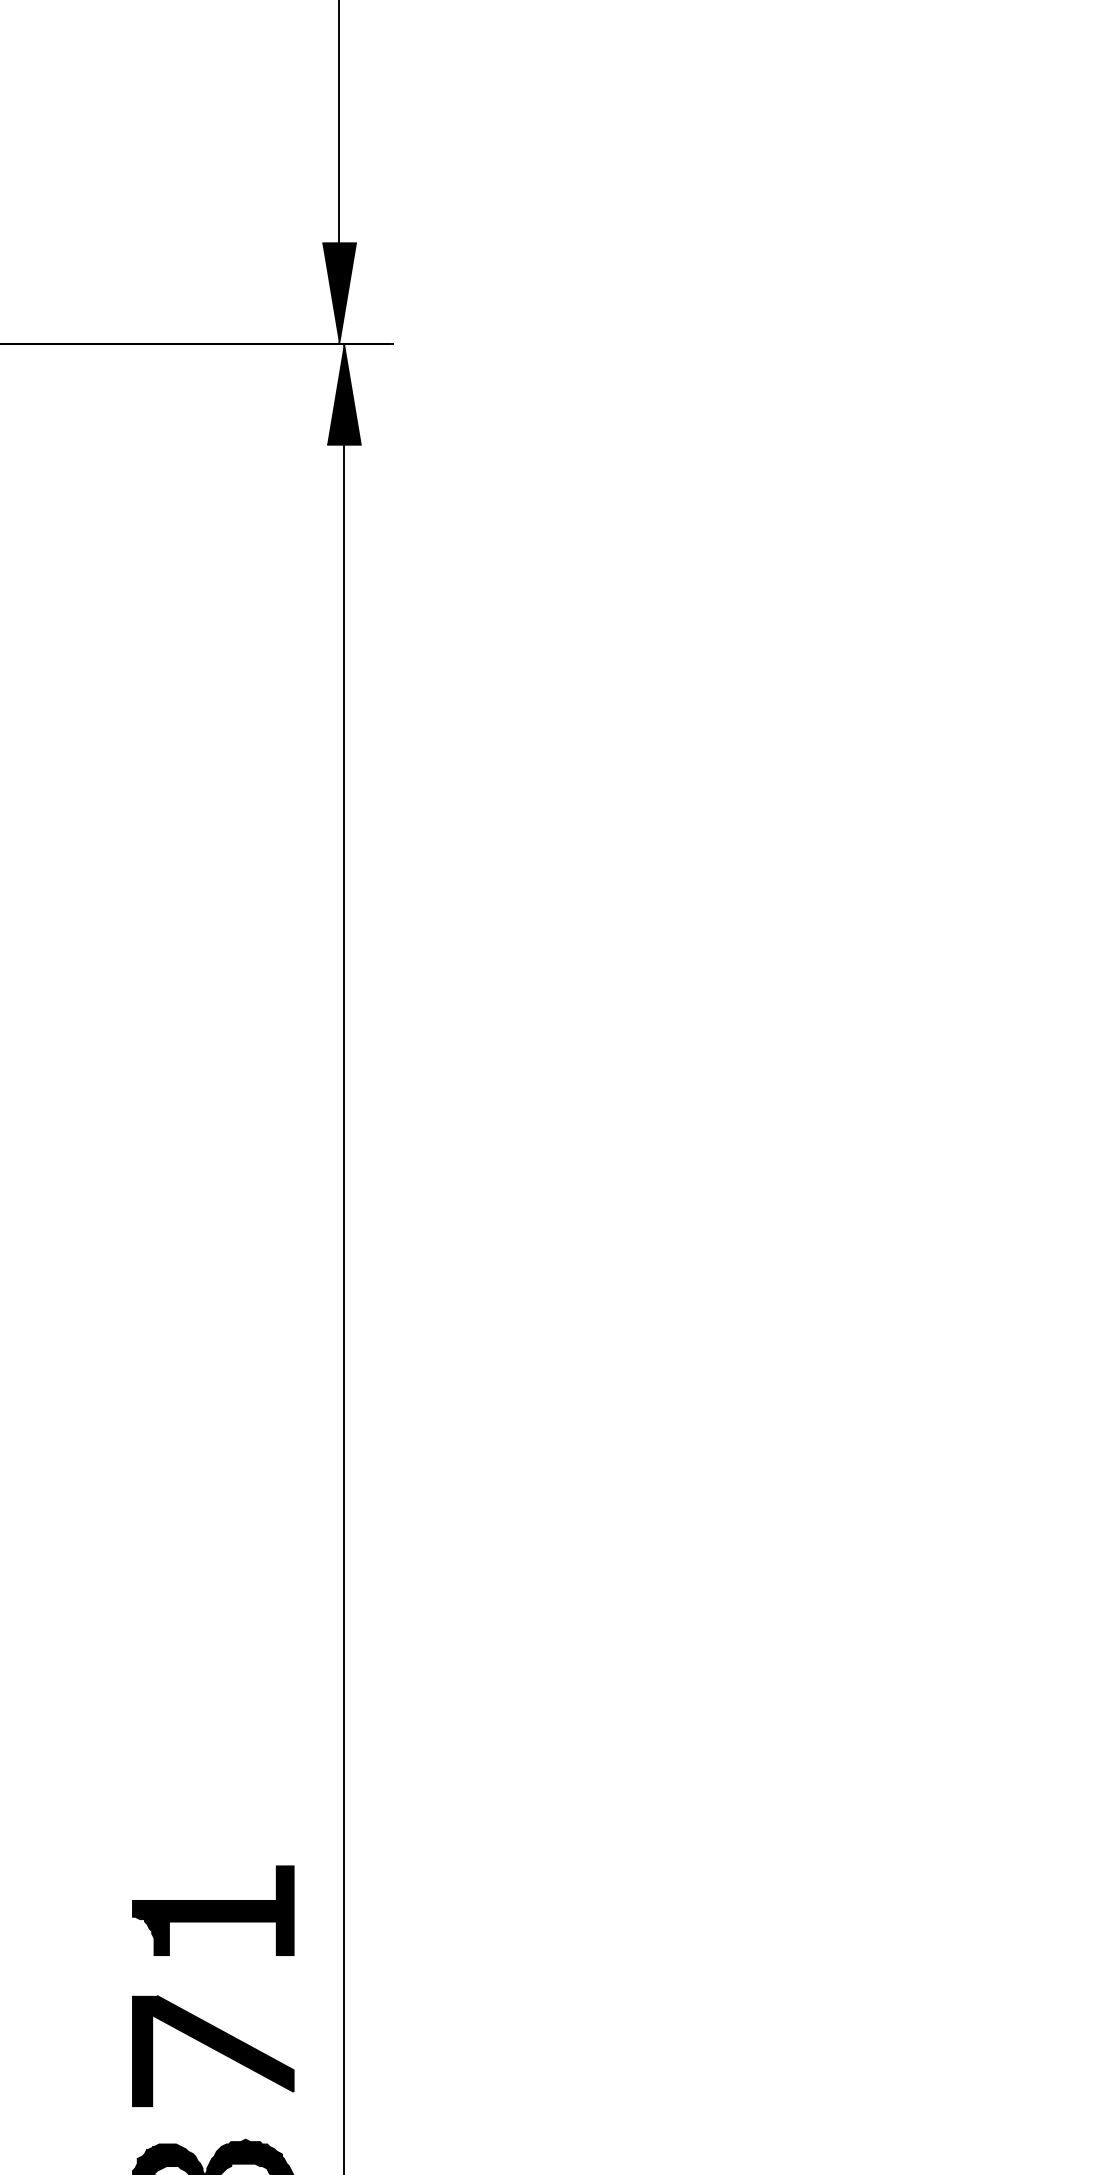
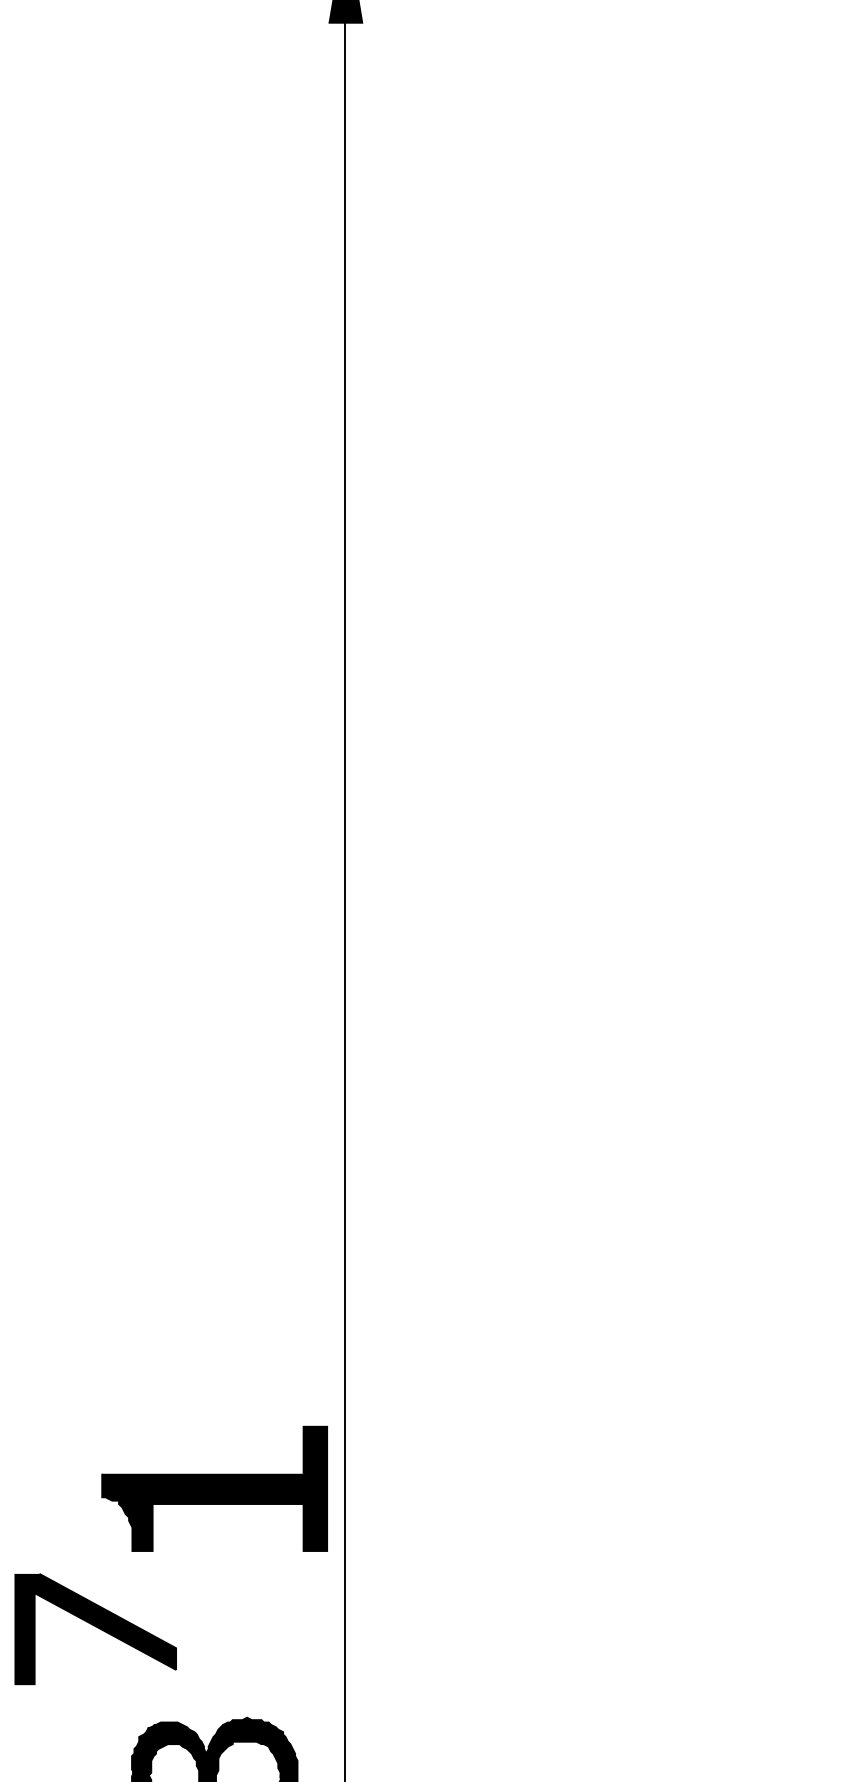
part: (213, 1910) -> (214, 1488), size x1.4
part: (213, 2050) -> (95, 1628), moved

